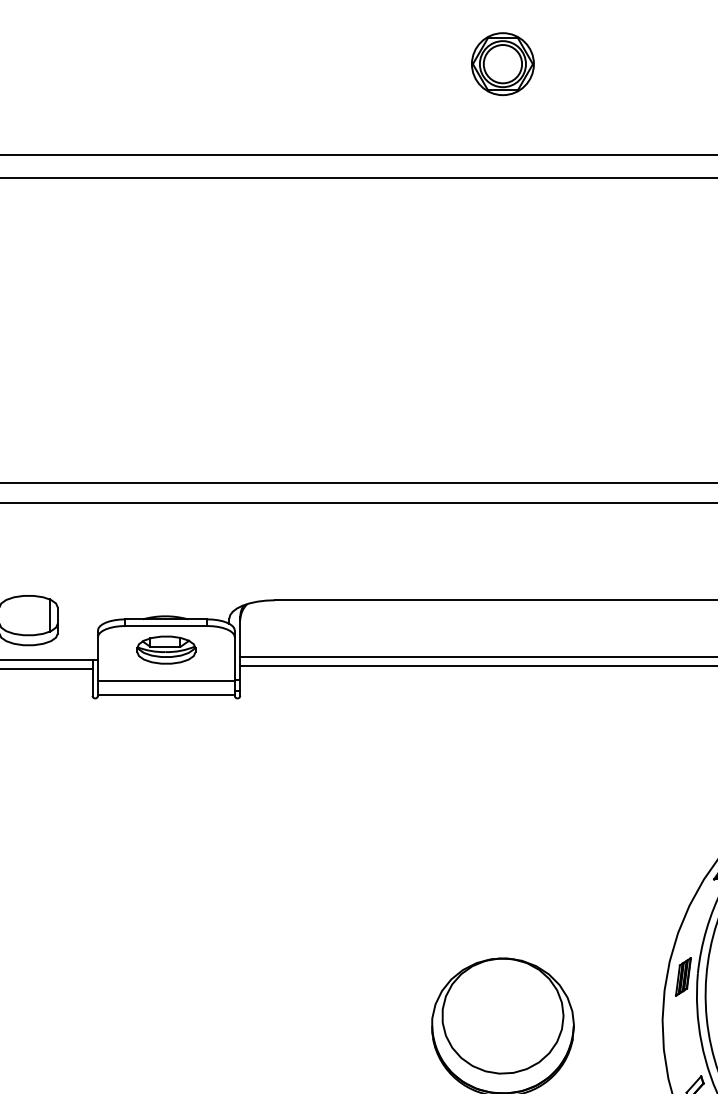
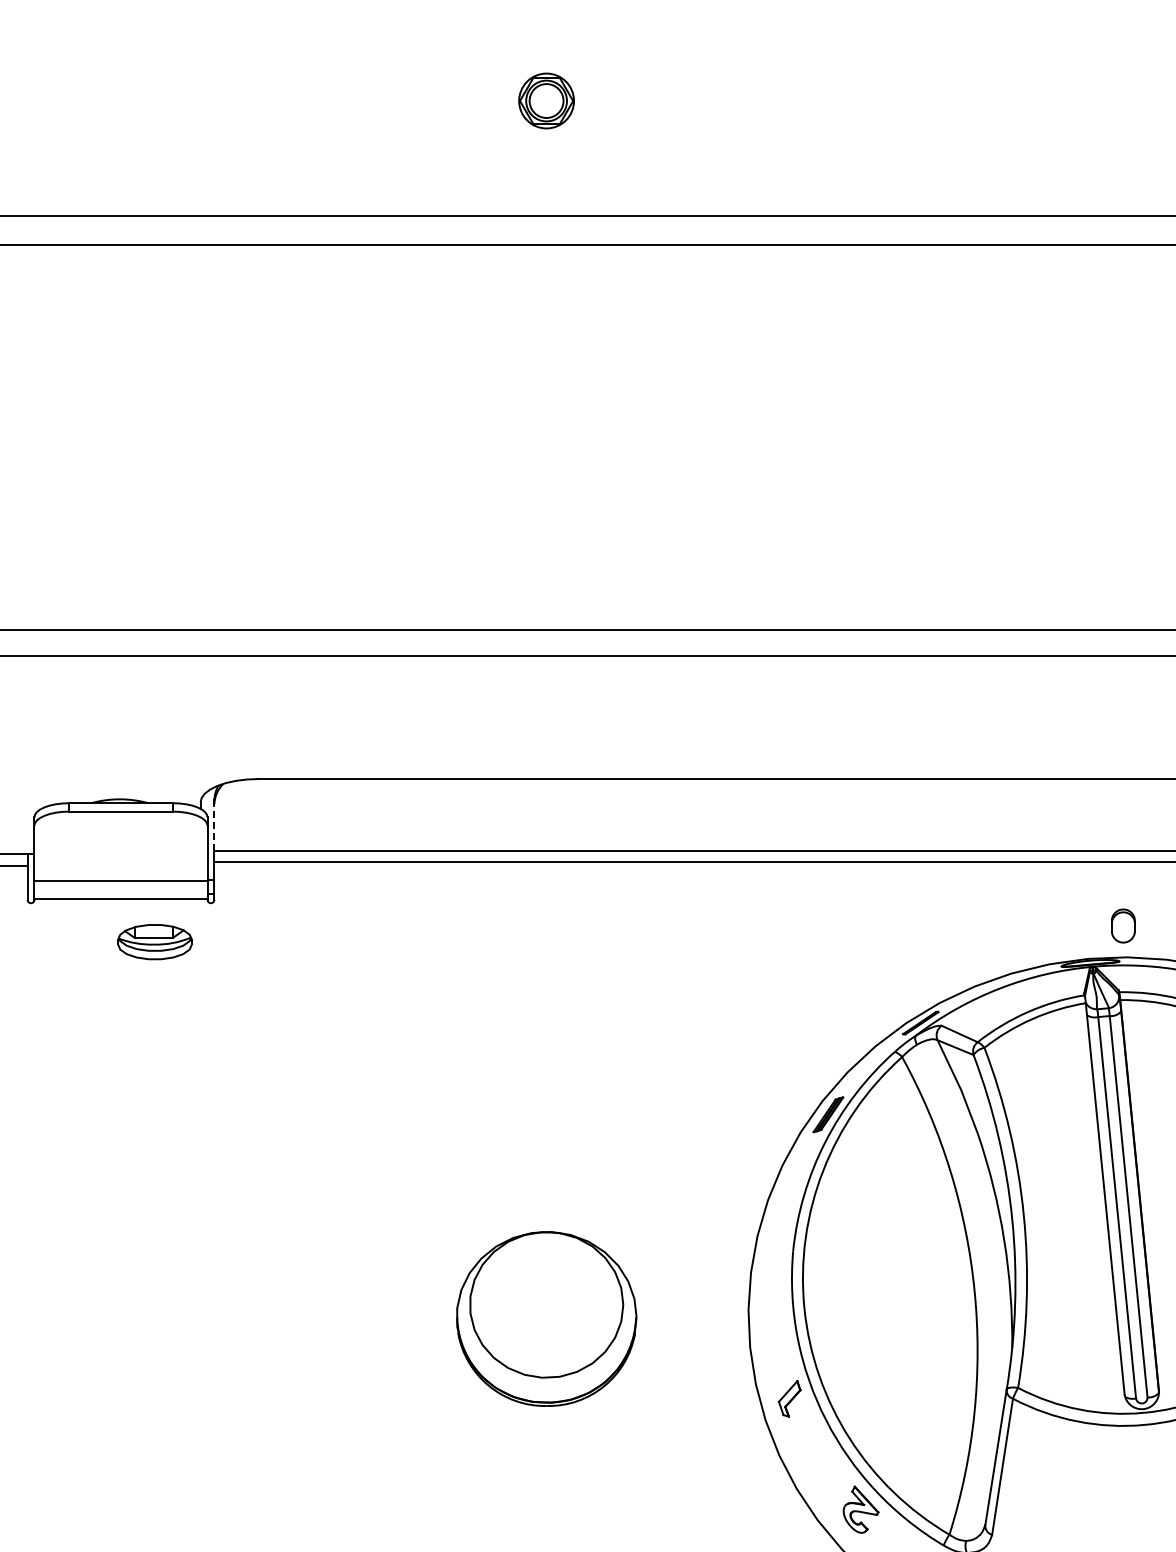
part: (502, 63) -> (546, 100), size x0.7
line: (240, 638) -> (214, 827), solid -> dashed
part: (165, 650) -> (154, 942), moved
part: (683, 976) -> (774, 1255), removed

